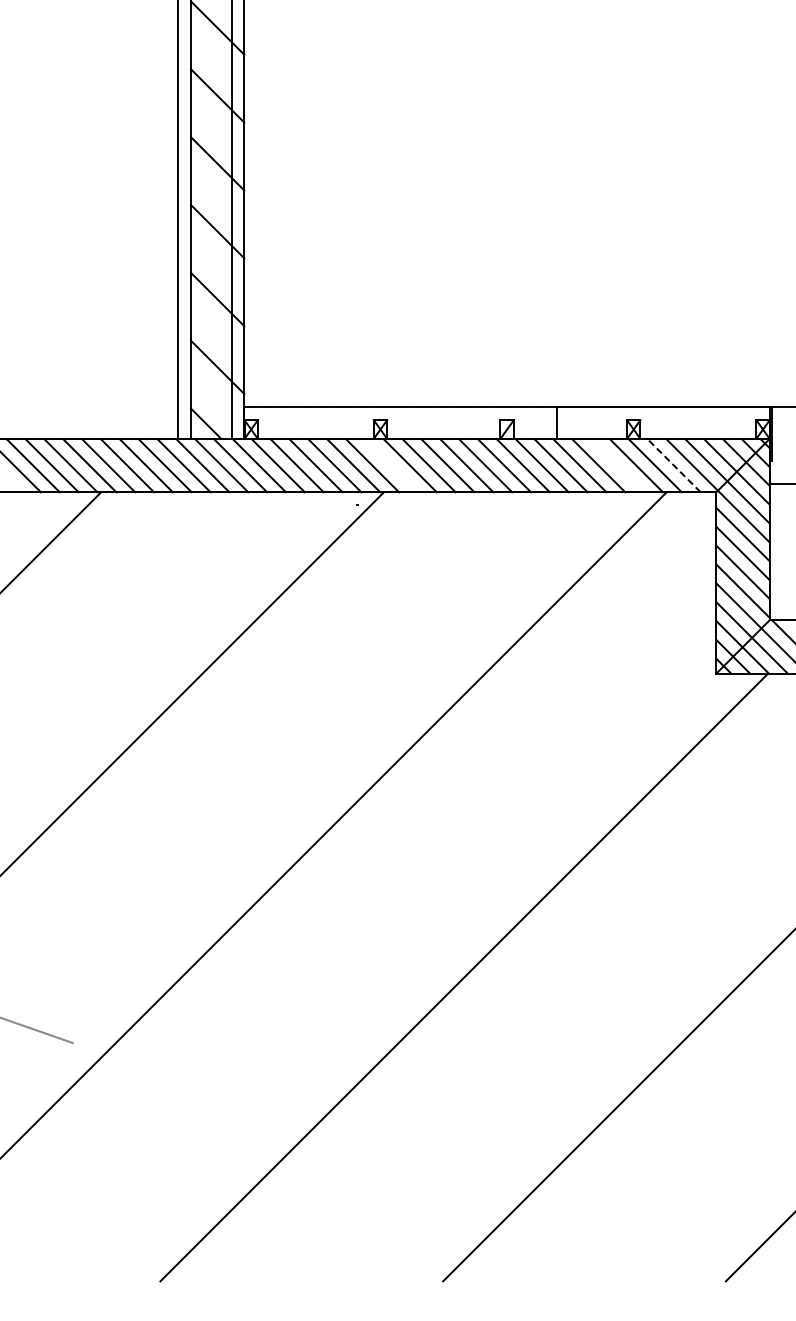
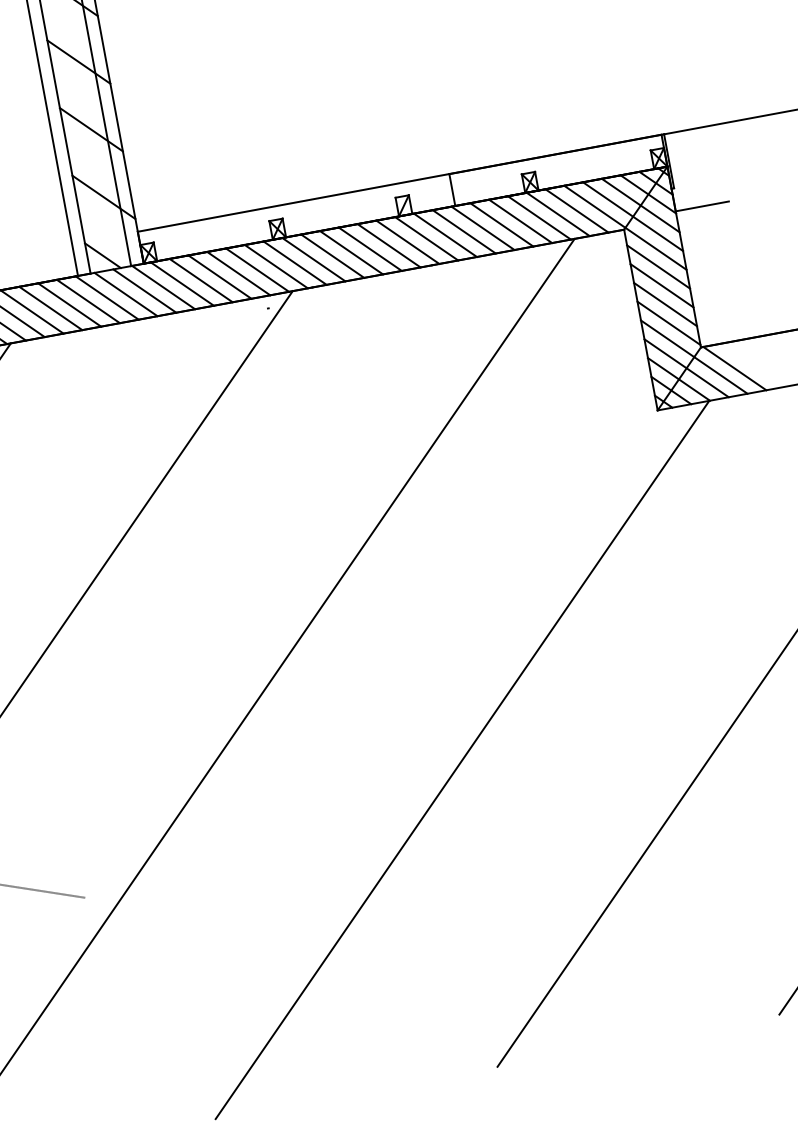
line: (390, 465) -> (294, 263), added
line: (617, 465) -> (520, 221), added
line: (674, 465) -> (577, 210), dashed -> solid

